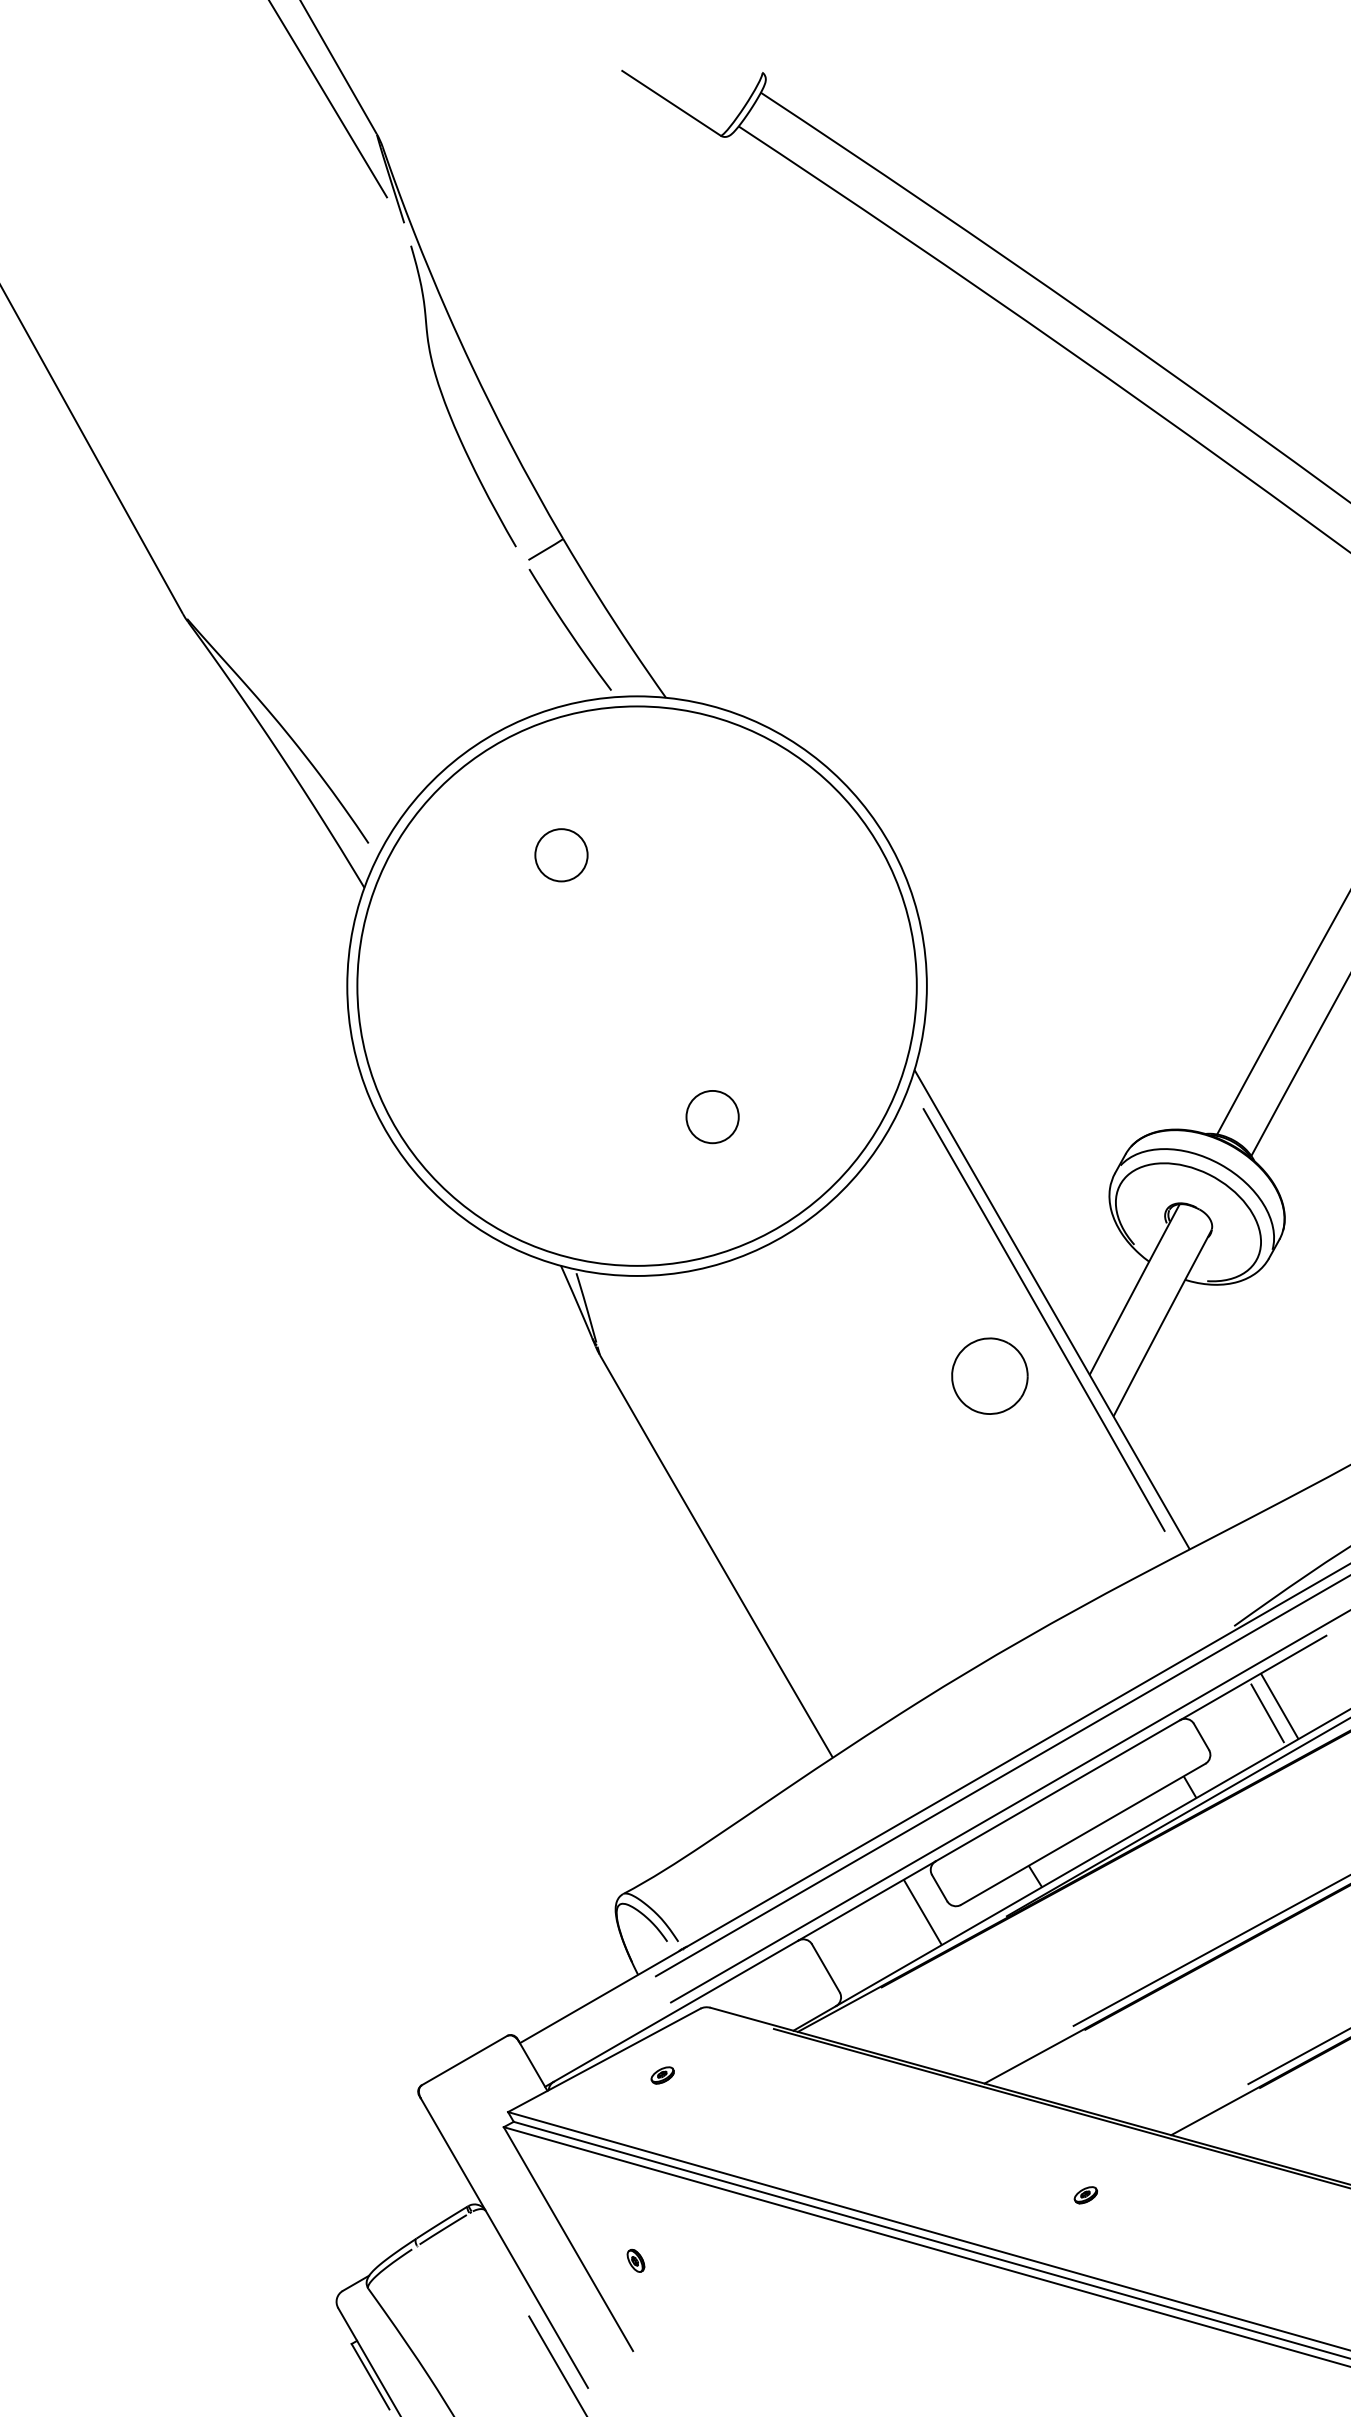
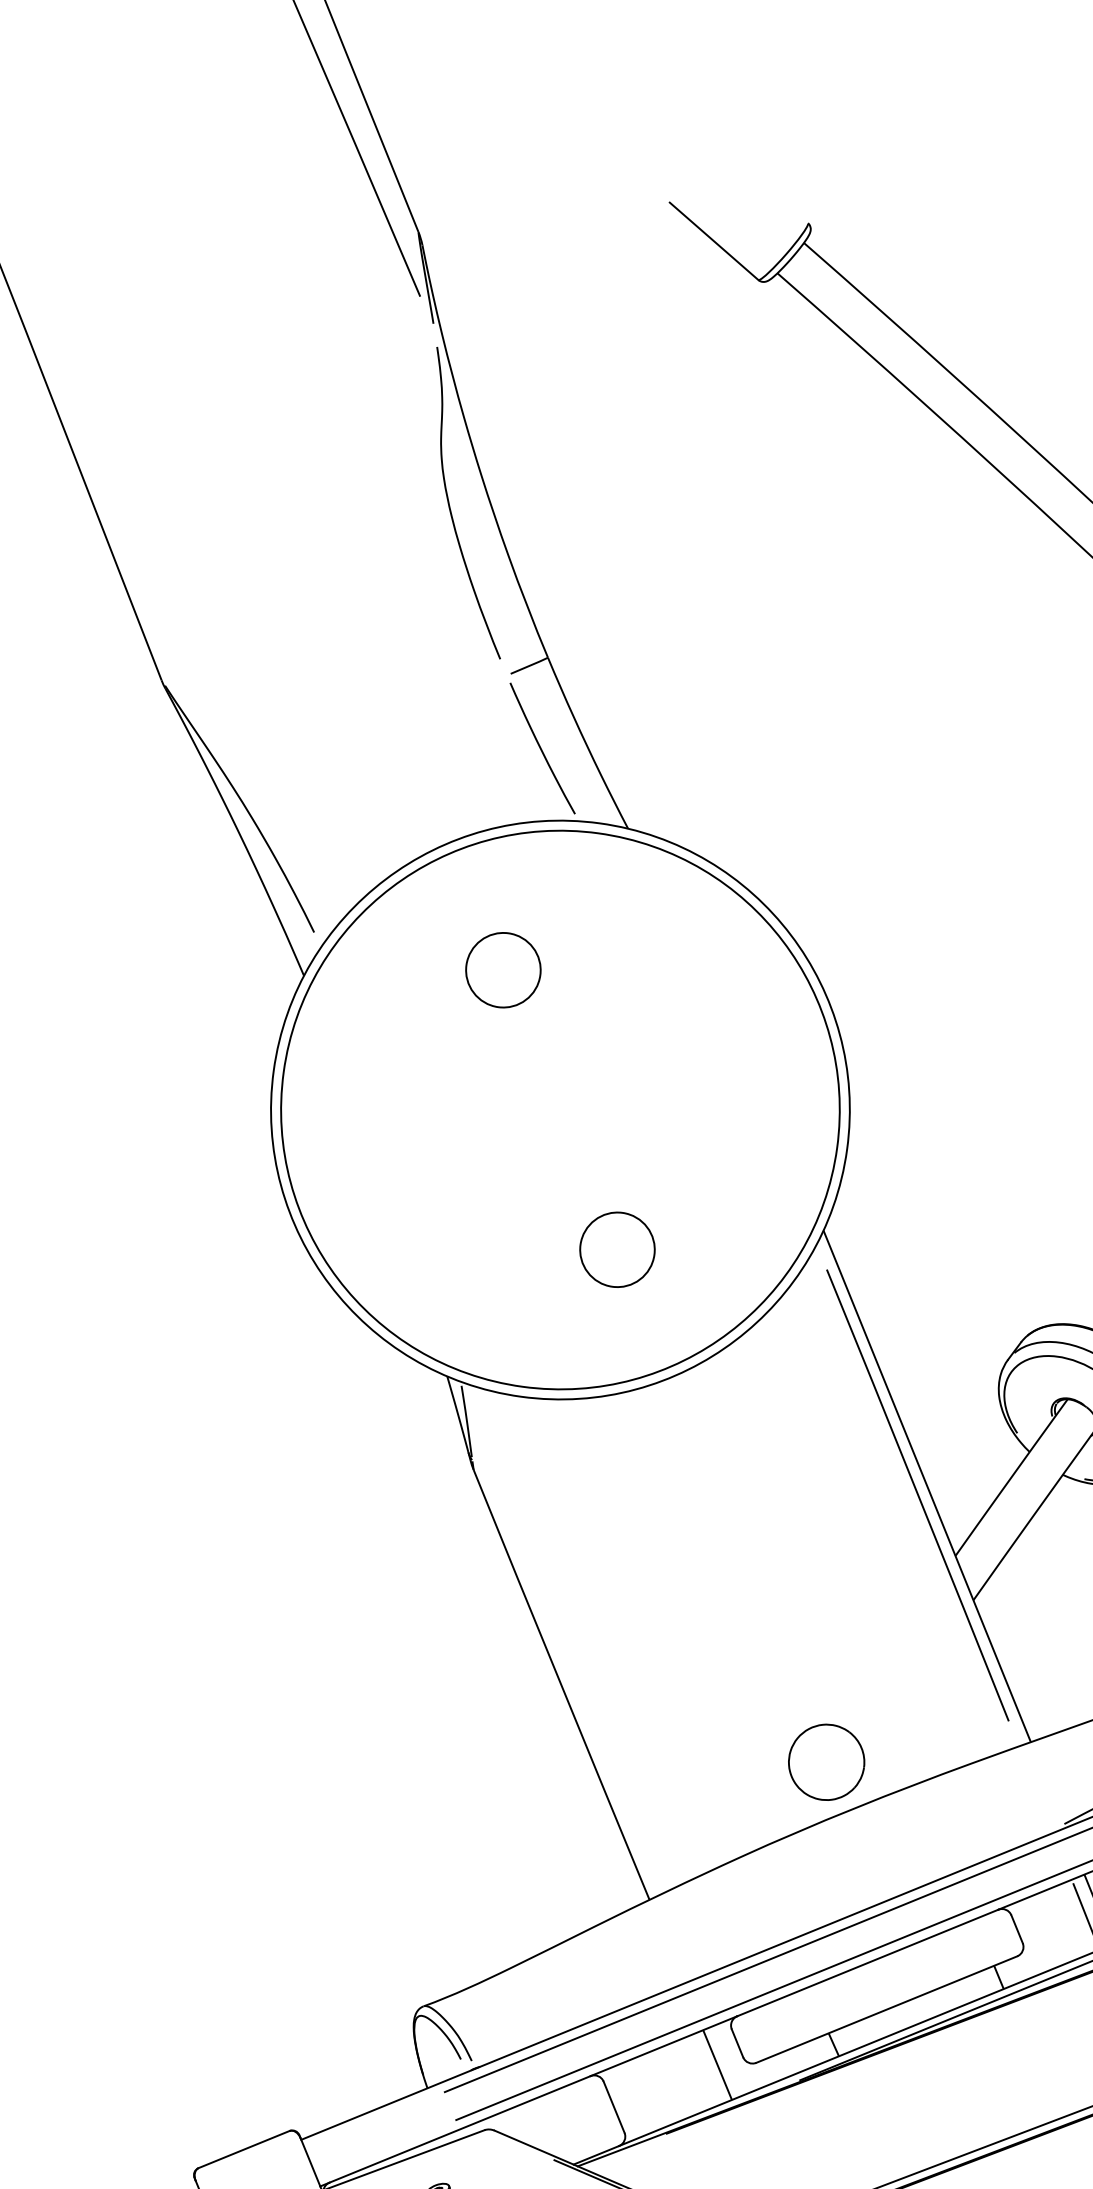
circle: (561, 855) -> (503, 970), size x1.43
circle: (712, 1116) -> (617, 1249), size x1.43
part: (989, 1375) -> (826, 1761), moved

